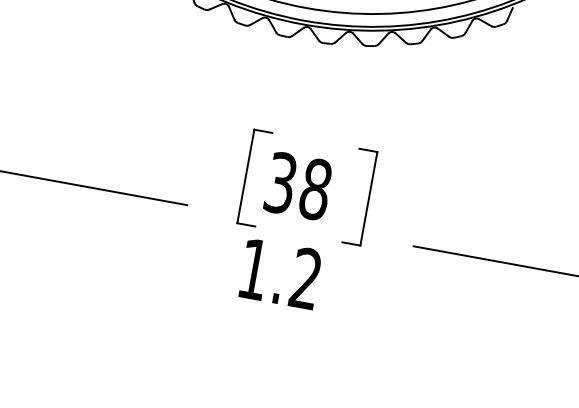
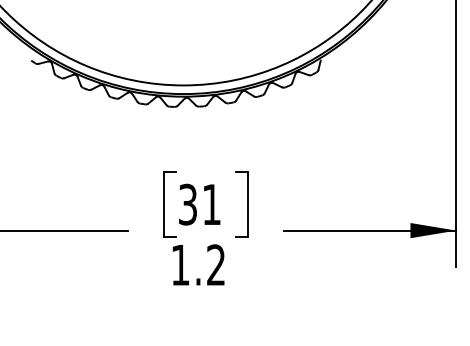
text: (315, 189) -> (211, 204), 38 -> 31

